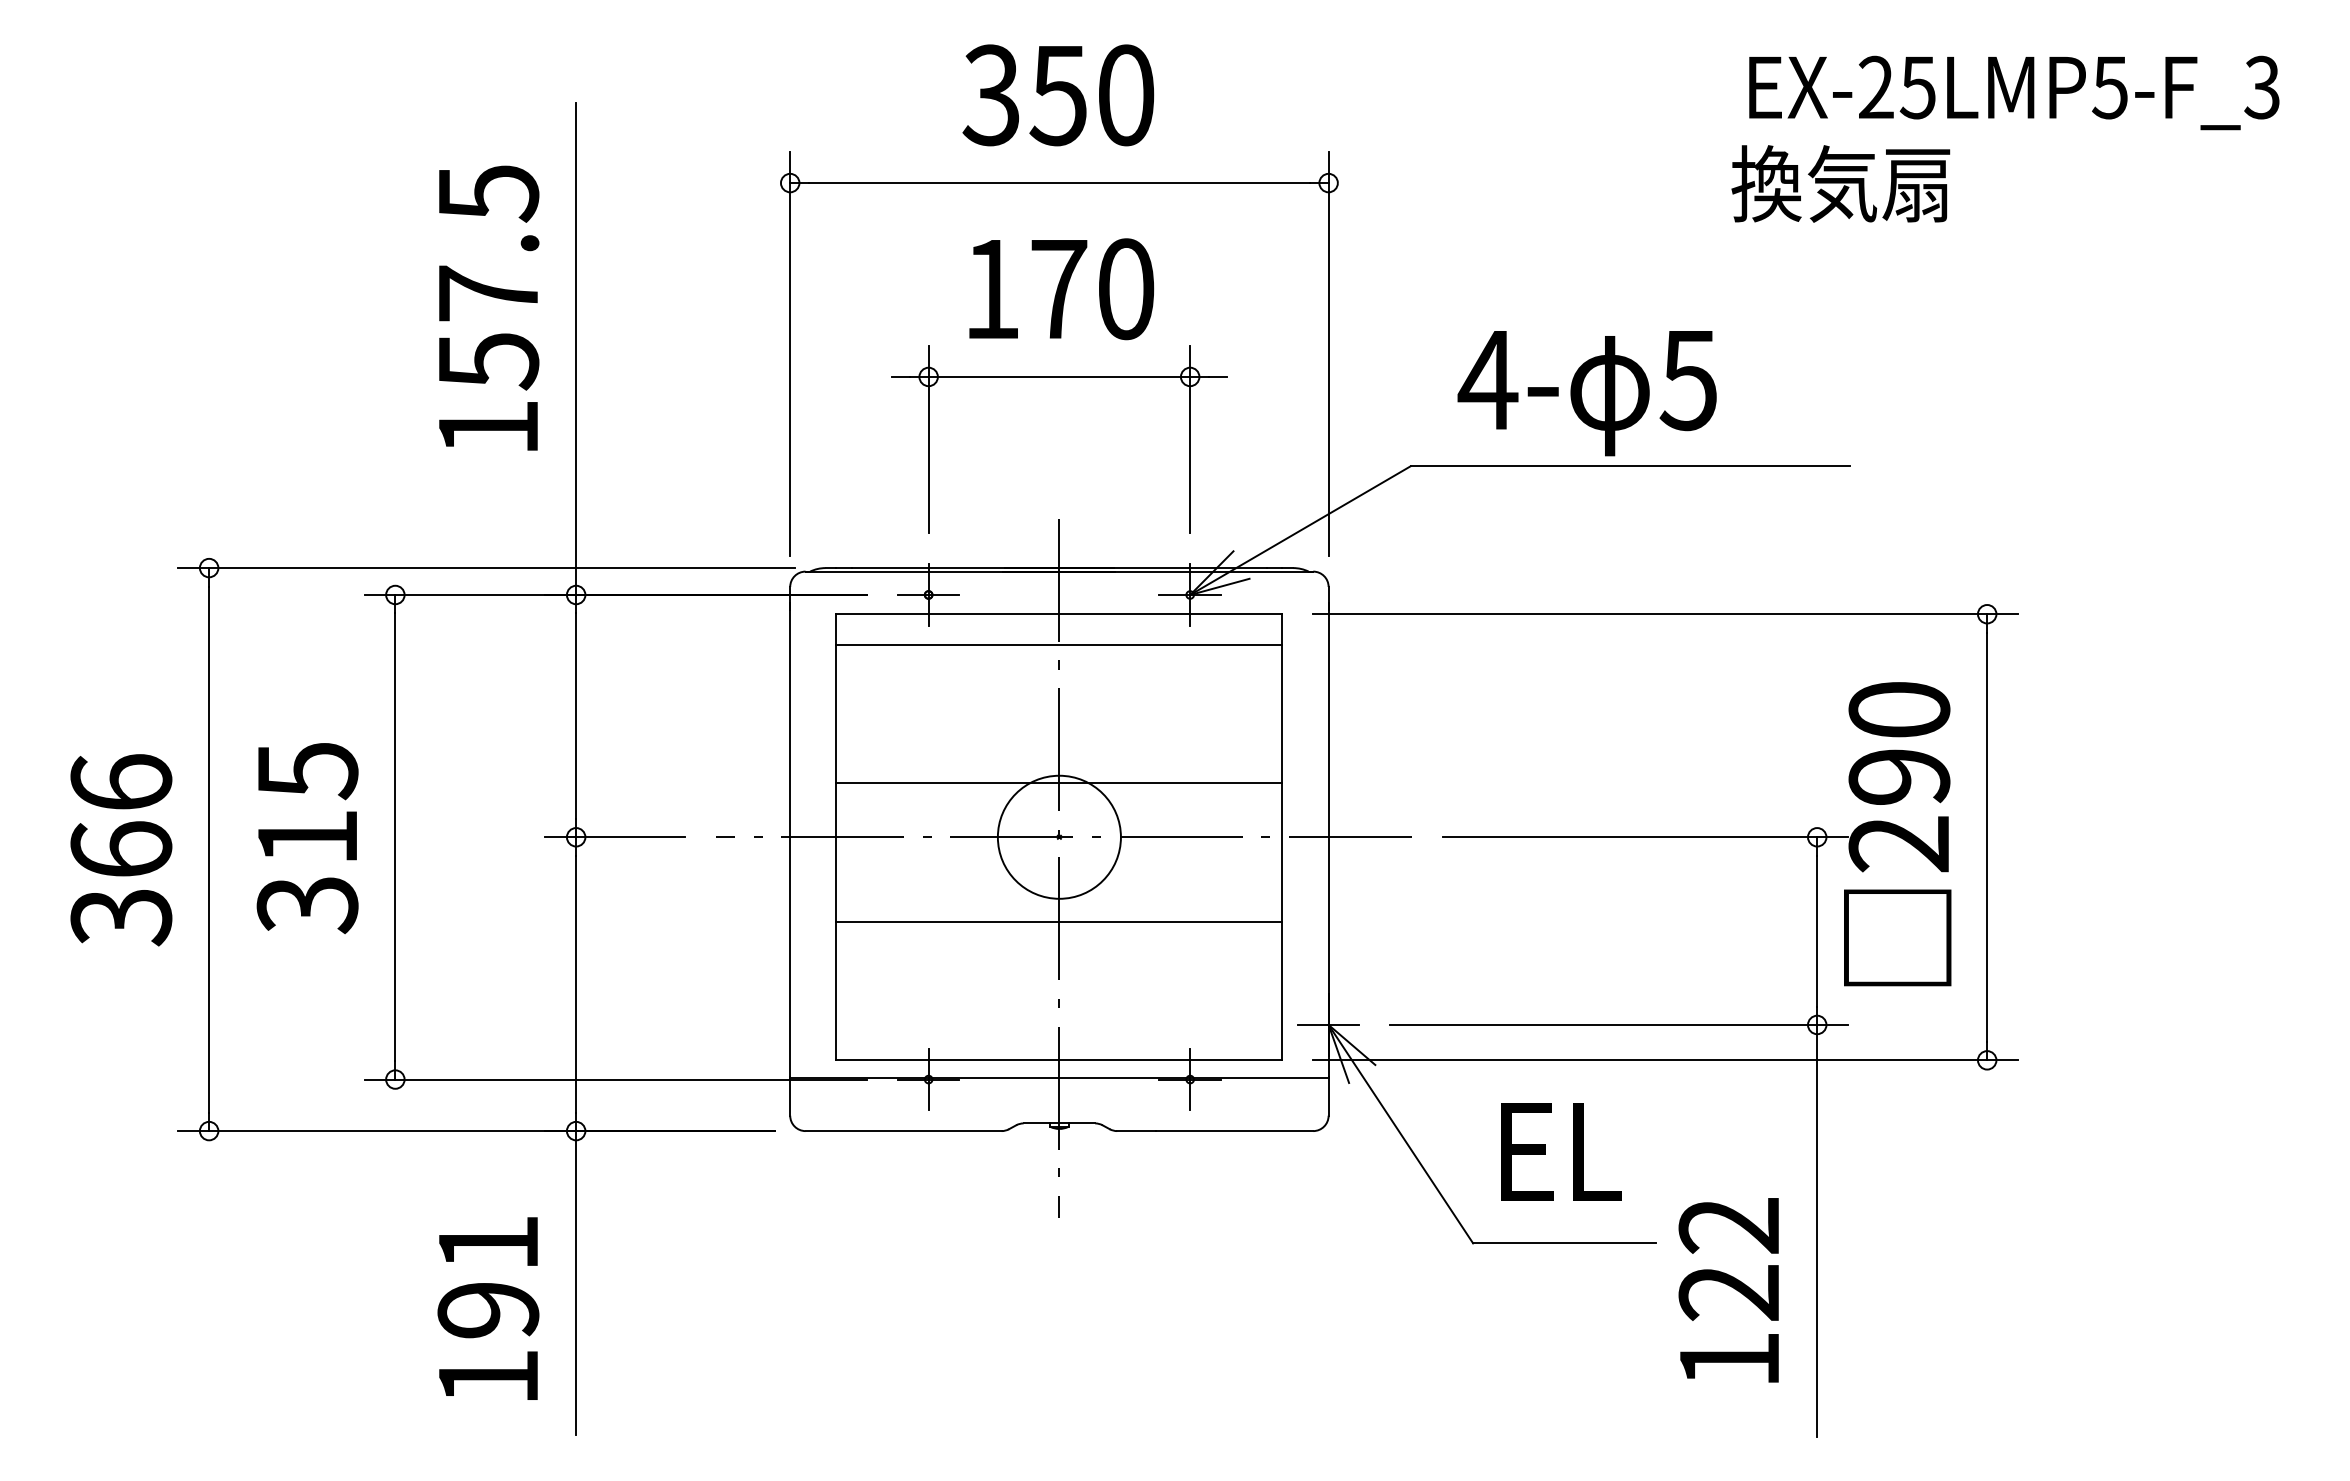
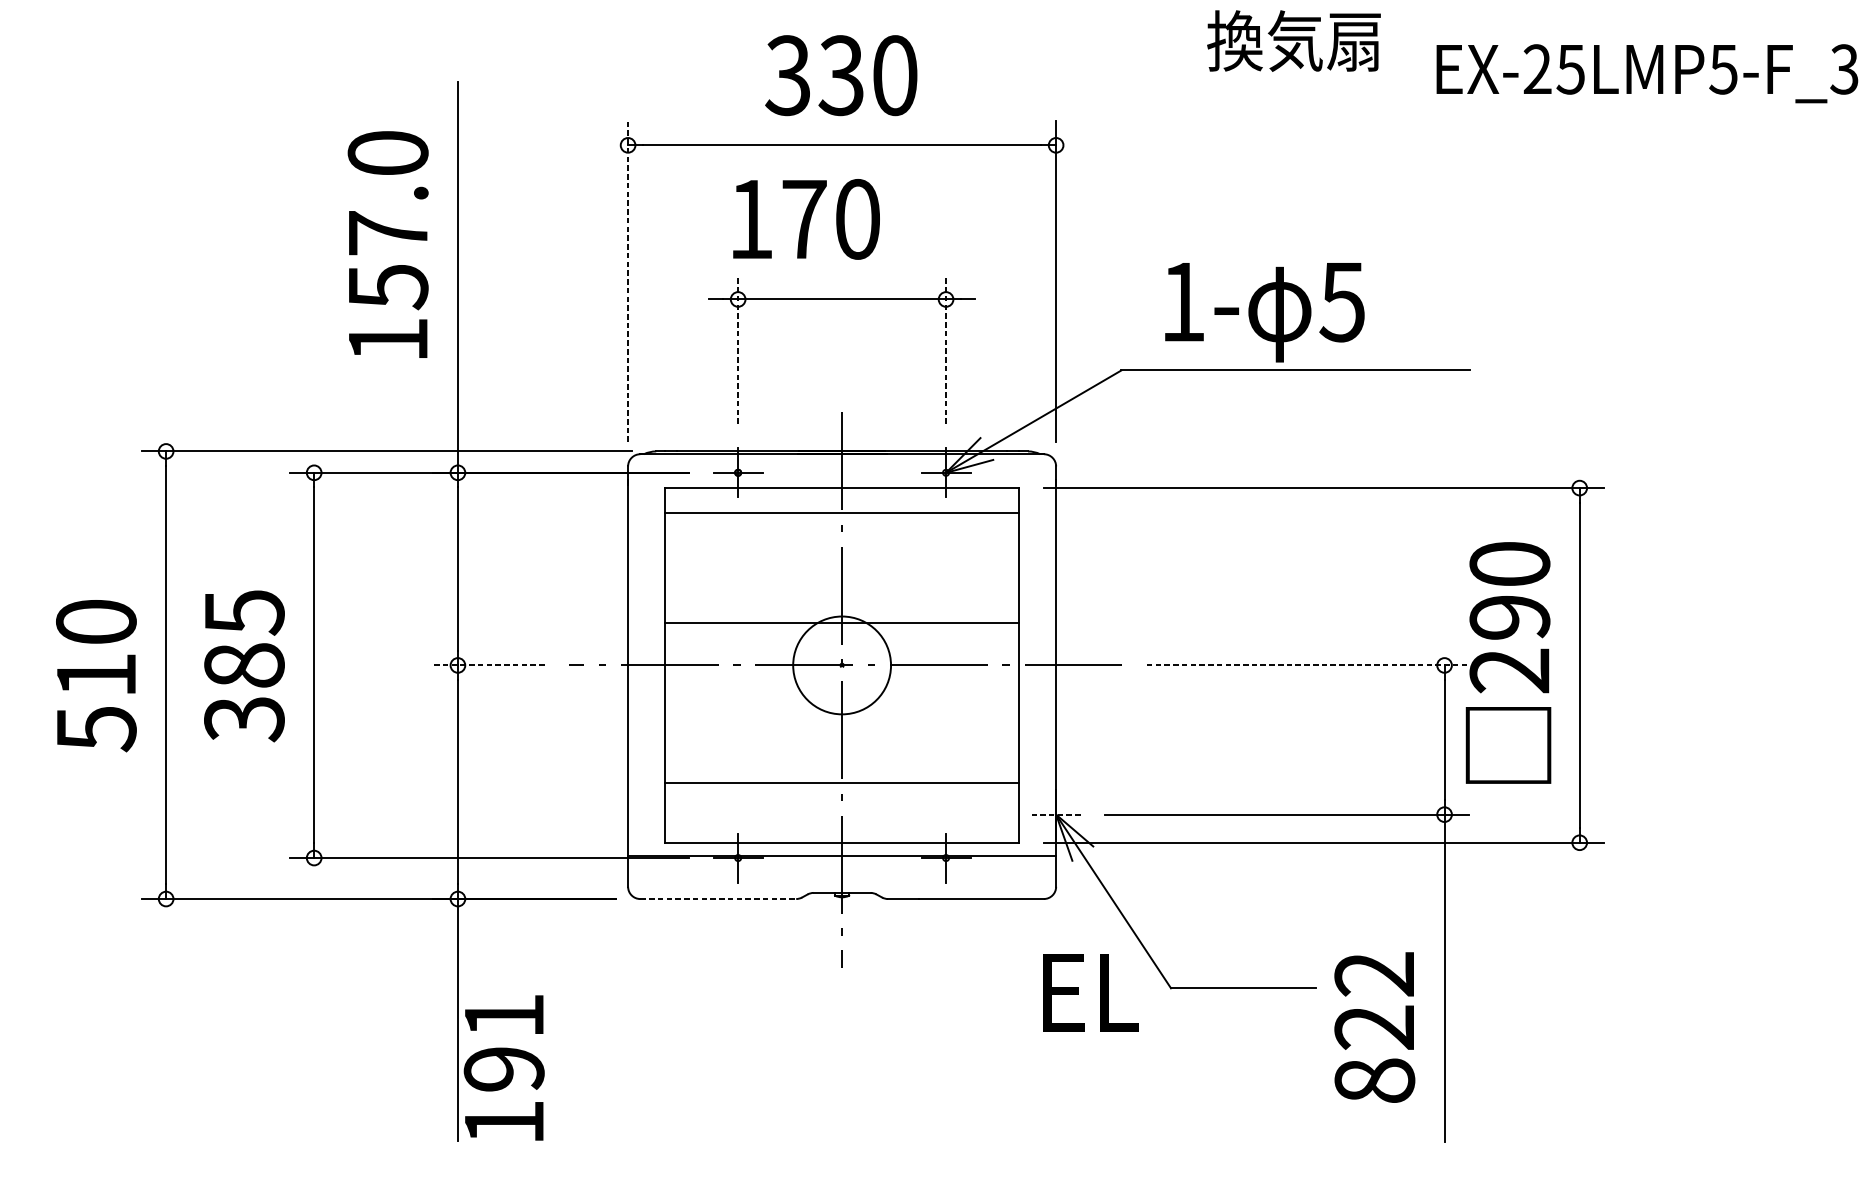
text: (2014, 92) -> (1647, 73), moved
text: (1057, 94) -> (840, 74), 350 -> 330
text: (1840, 183) -> (1293, 40), moved
text: (488, 193) -> (388, 153), 157.5 -> 157.0
text: (1061, 289) -> (806, 219), moved
line: (790, 354) -> (628, 281), solid -> dashed
text: (1487, 380) -> (1182, 302), 4- -> 1-
line: (928, 439) -> (738, 349), solid -> dashed
line: (1190, 439) -> (946, 349), solid -> dashed
text: (307, 837) -> (244, 665), 315 -> 385
line: (615, 837) -> (489, 665), solid -> dashed
line: (1645, 837) -> (1308, 665), solid -> dashed
text: (121, 850) -> (96, 675), 366 -> 510
line: (1059, 921) -> (842, 782), moved
line: (1328, 1024) -> (1056, 814), solid -> dashed
line: (904, 1131) -> (718, 899), solid -> dashed
text: (1561, 1151) -> (1091, 992), moved
text: (488, 1308) -> (504, 1067), moved
text: (1729, 1359) -> (1374, 1080), 122 -> 822

